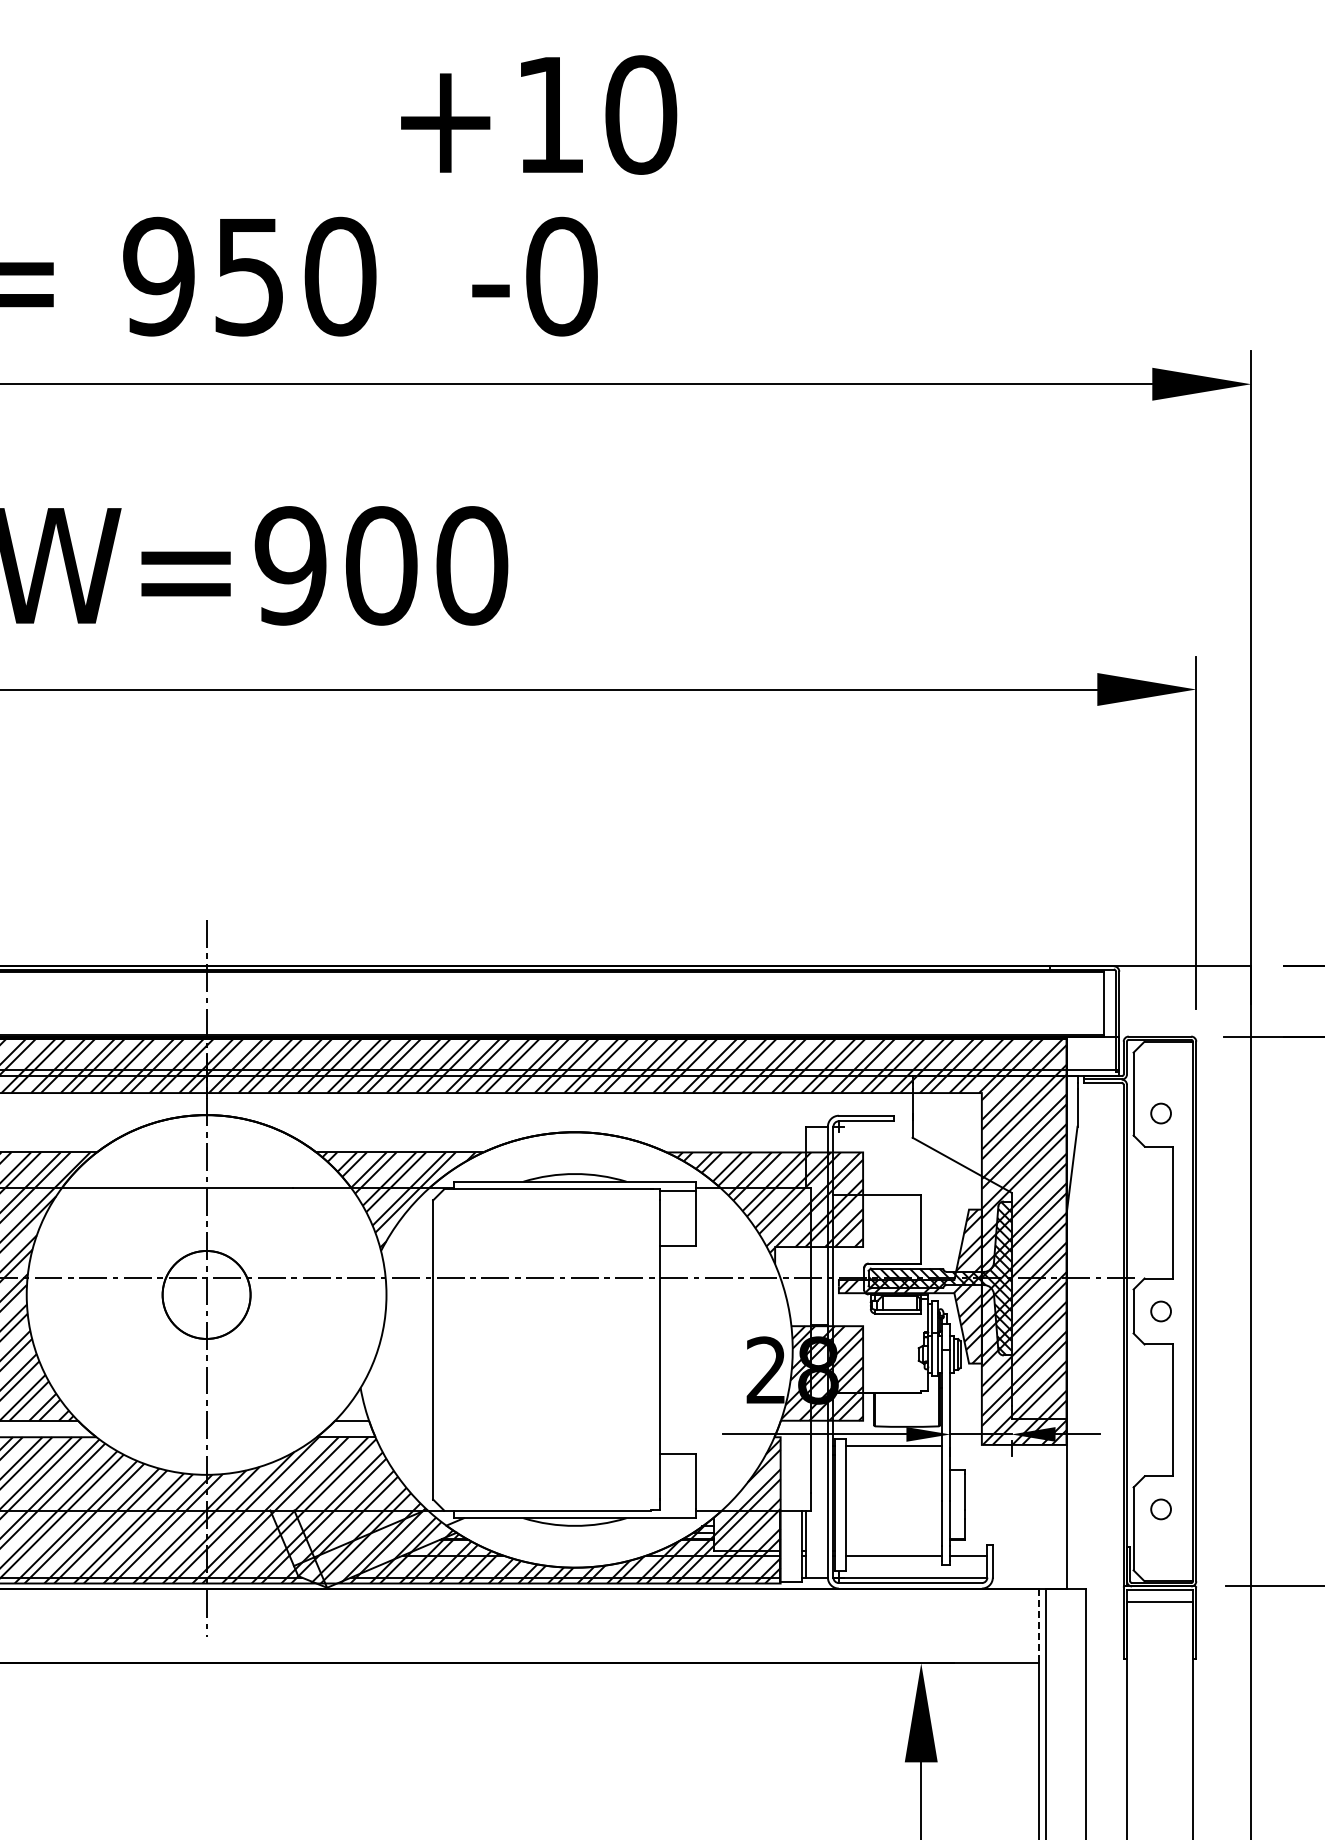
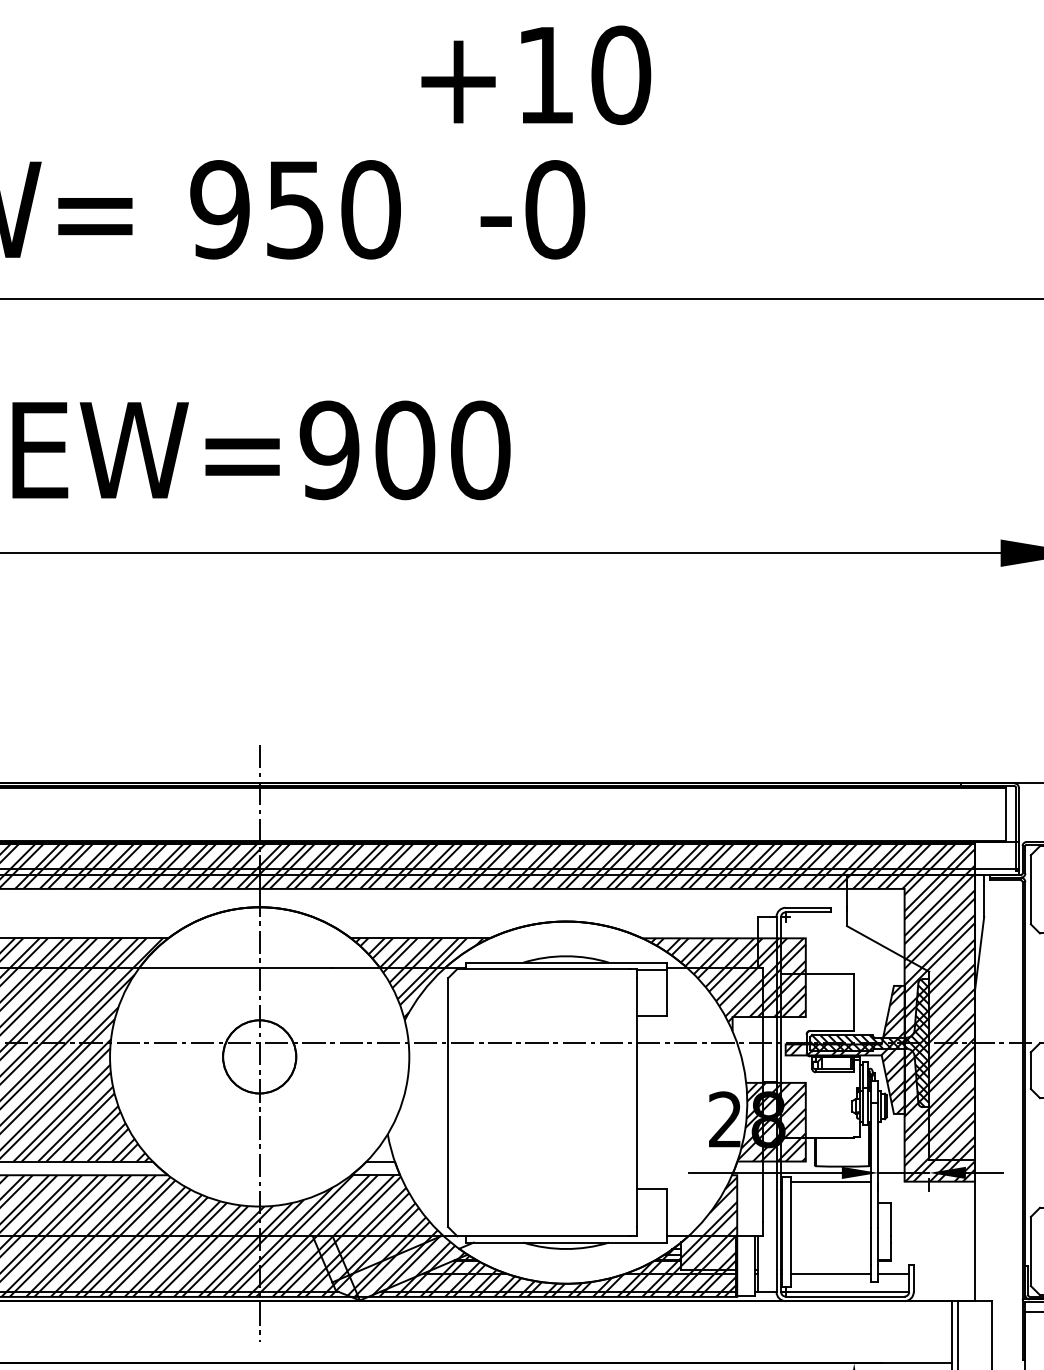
line: (1039, 1626) -> (952, 1332), dashed -> solid

